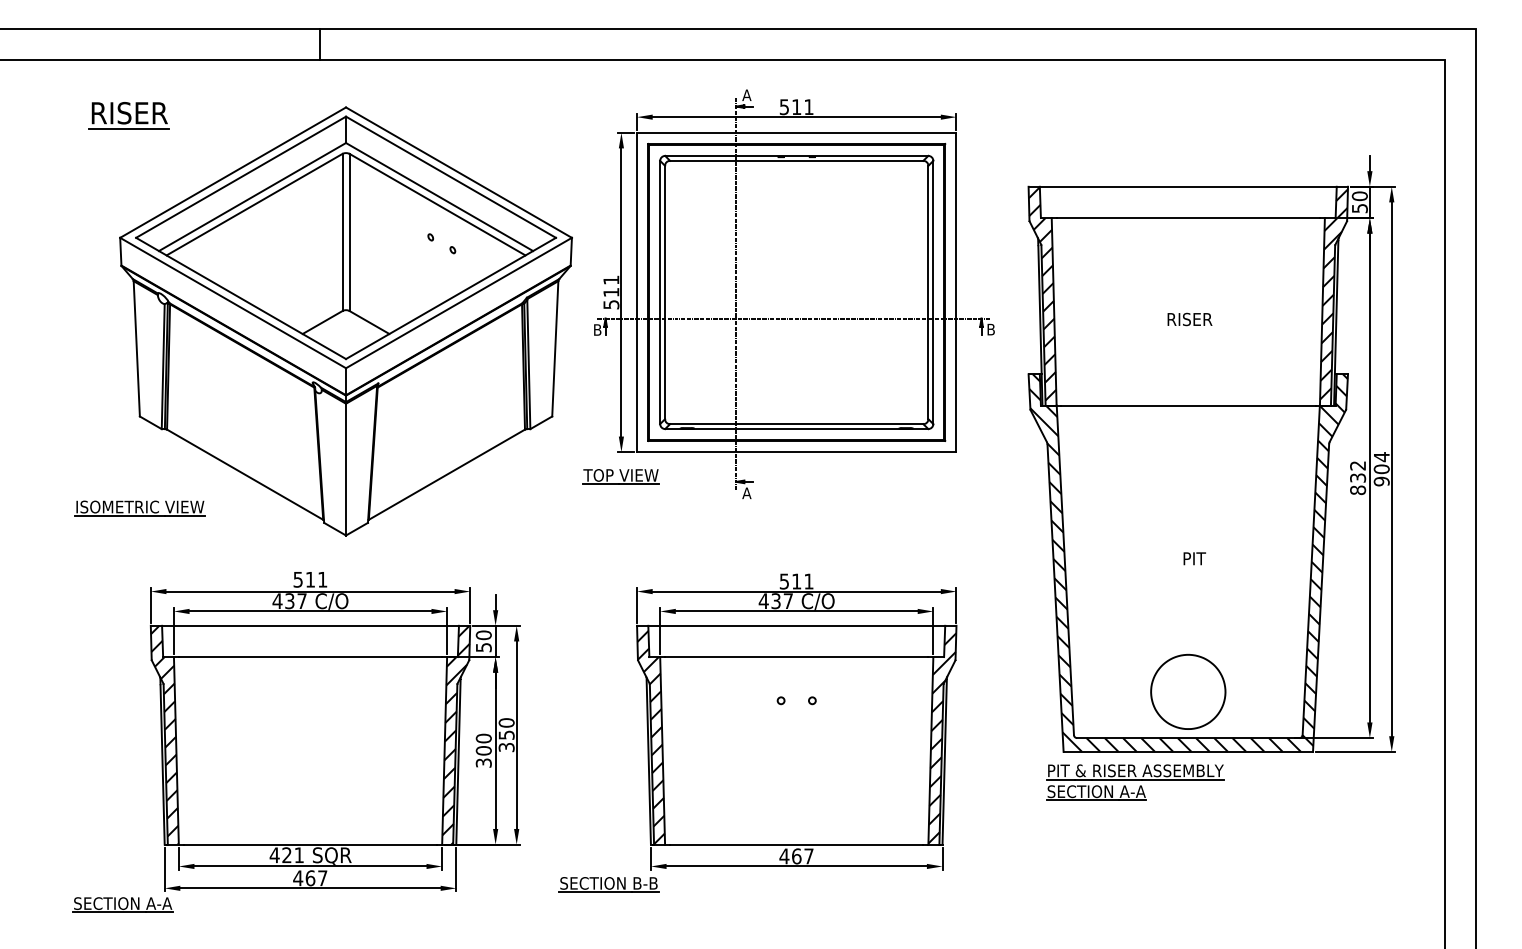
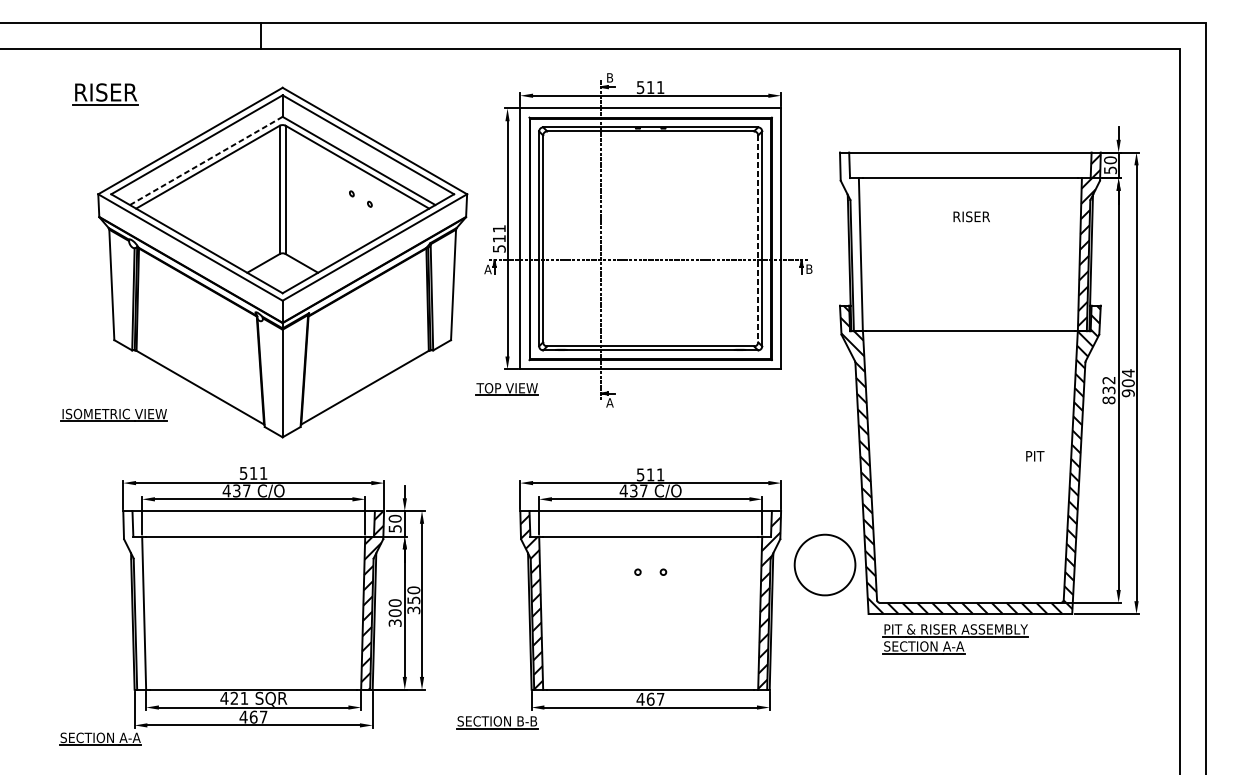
text: (746, 94) -> (609, 77), A -> B
line: (252, 197) -> (206, 161), solid -> dashed
line: (928, 292) -> (758, 238), solid -> dashed
hatch: (1042, 293) -> (851, 239), removed
text: (1189, 319) -> (971, 216), moved
text: (597, 329) -> (488, 269), B -> A
text: (1194, 558) -> (1035, 456), moved
part: (1188, 691) -> (825, 564), moved
hatch: (164, 734) -> (134, 599), removed
part: (1135, 782) -> (955, 638), moved

